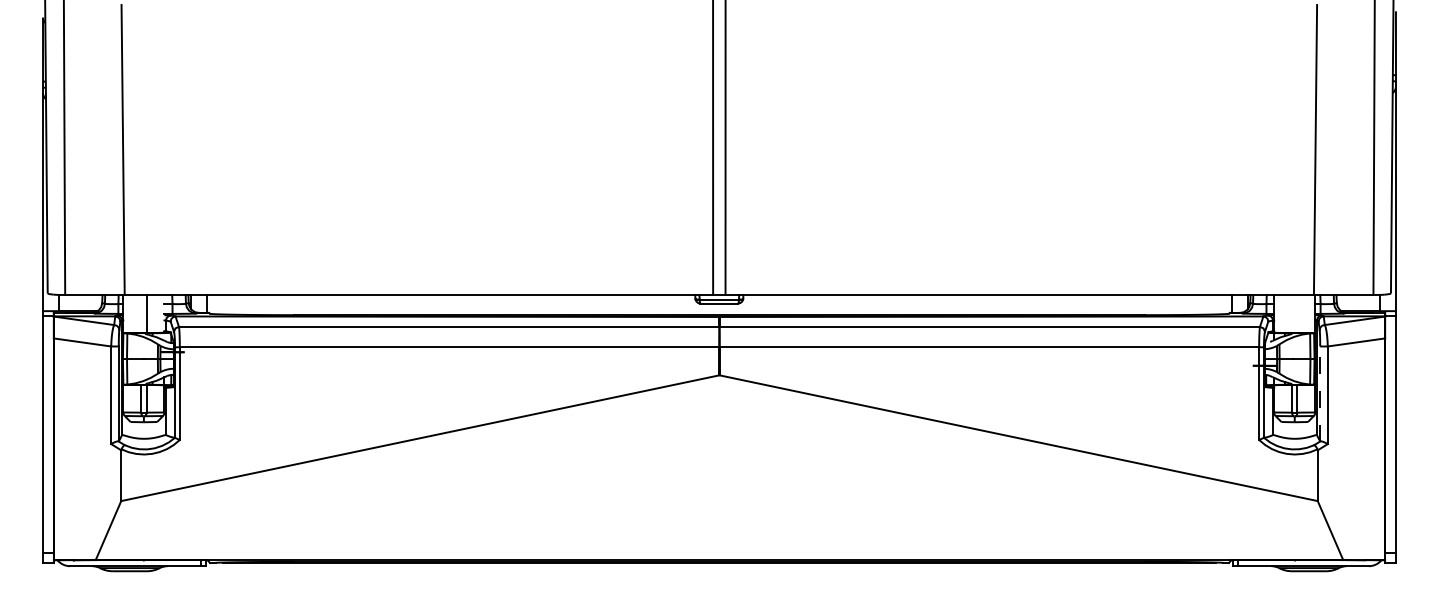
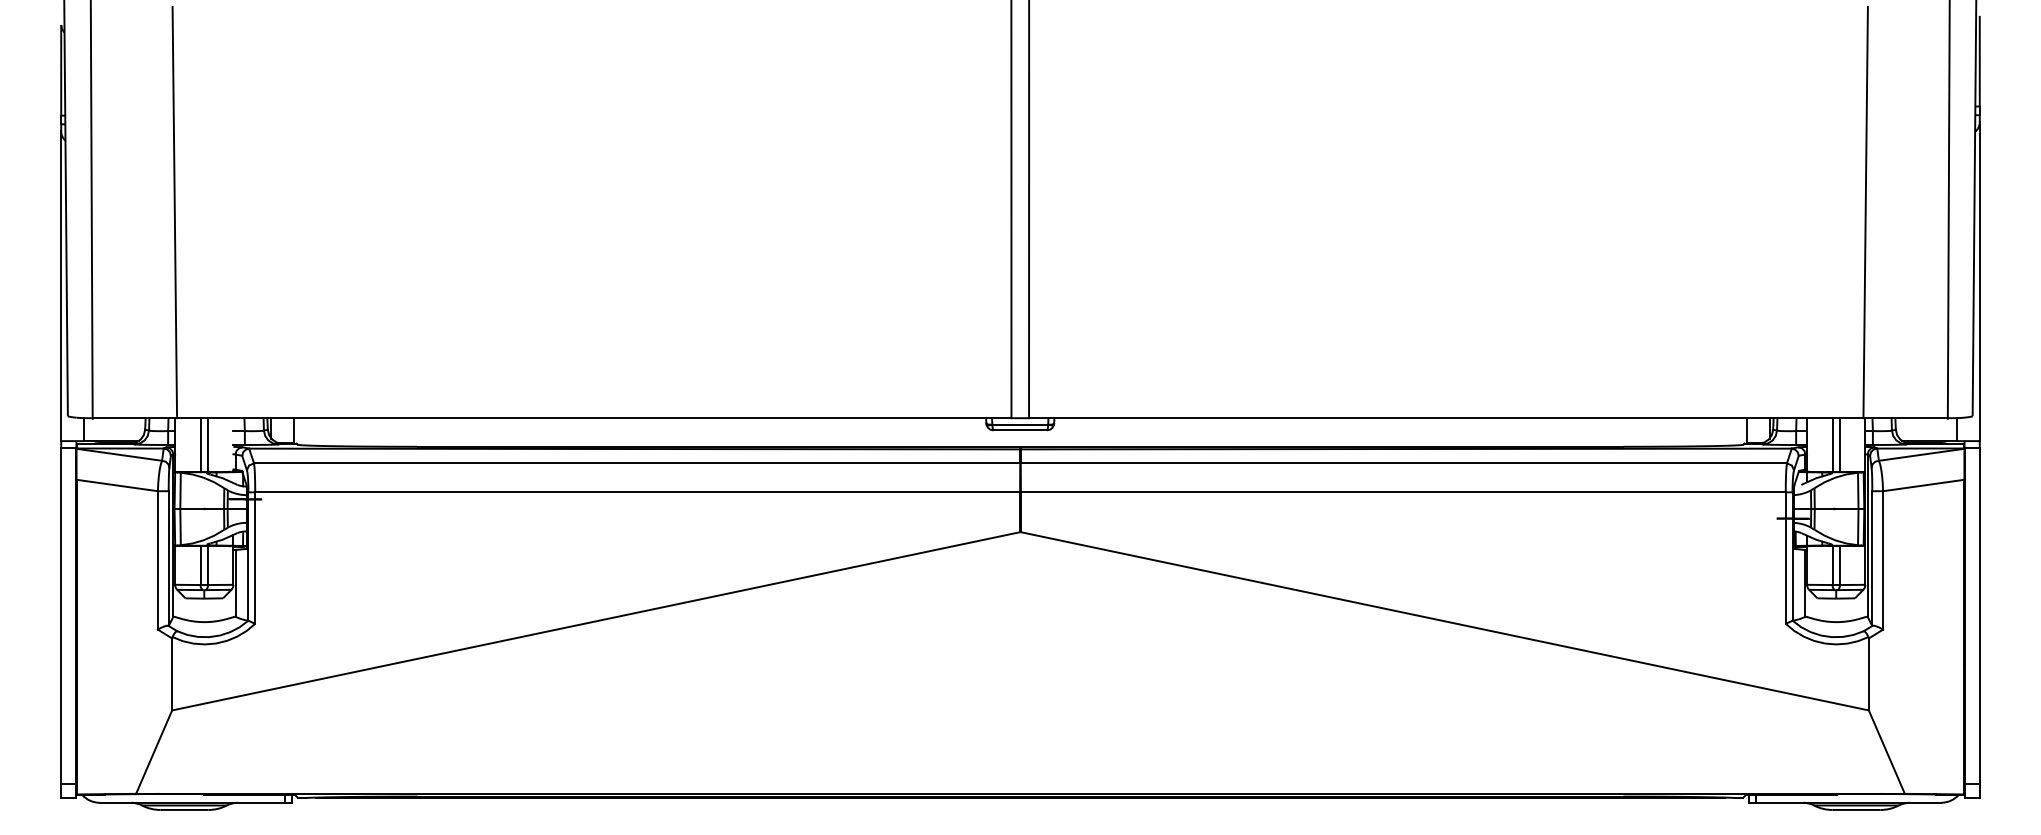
line: (141, 314) -> (200, 445), added
line: (1292, 314) -> (1832, 445), added
line: (1297, 314) -> (1839, 445), added
line: (1320, 393) -> (1872, 558), dashed -> solid

